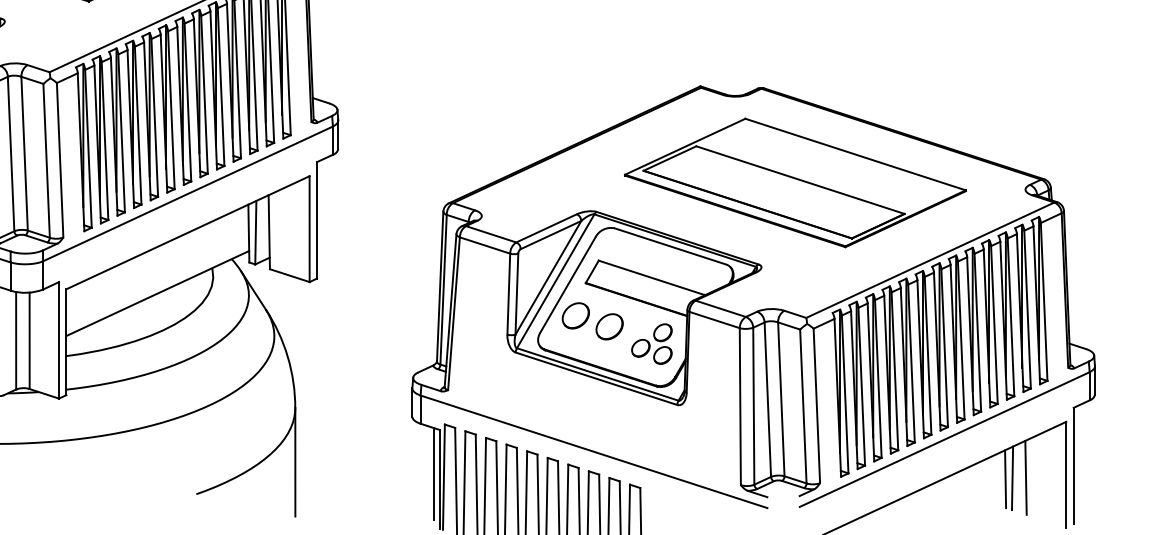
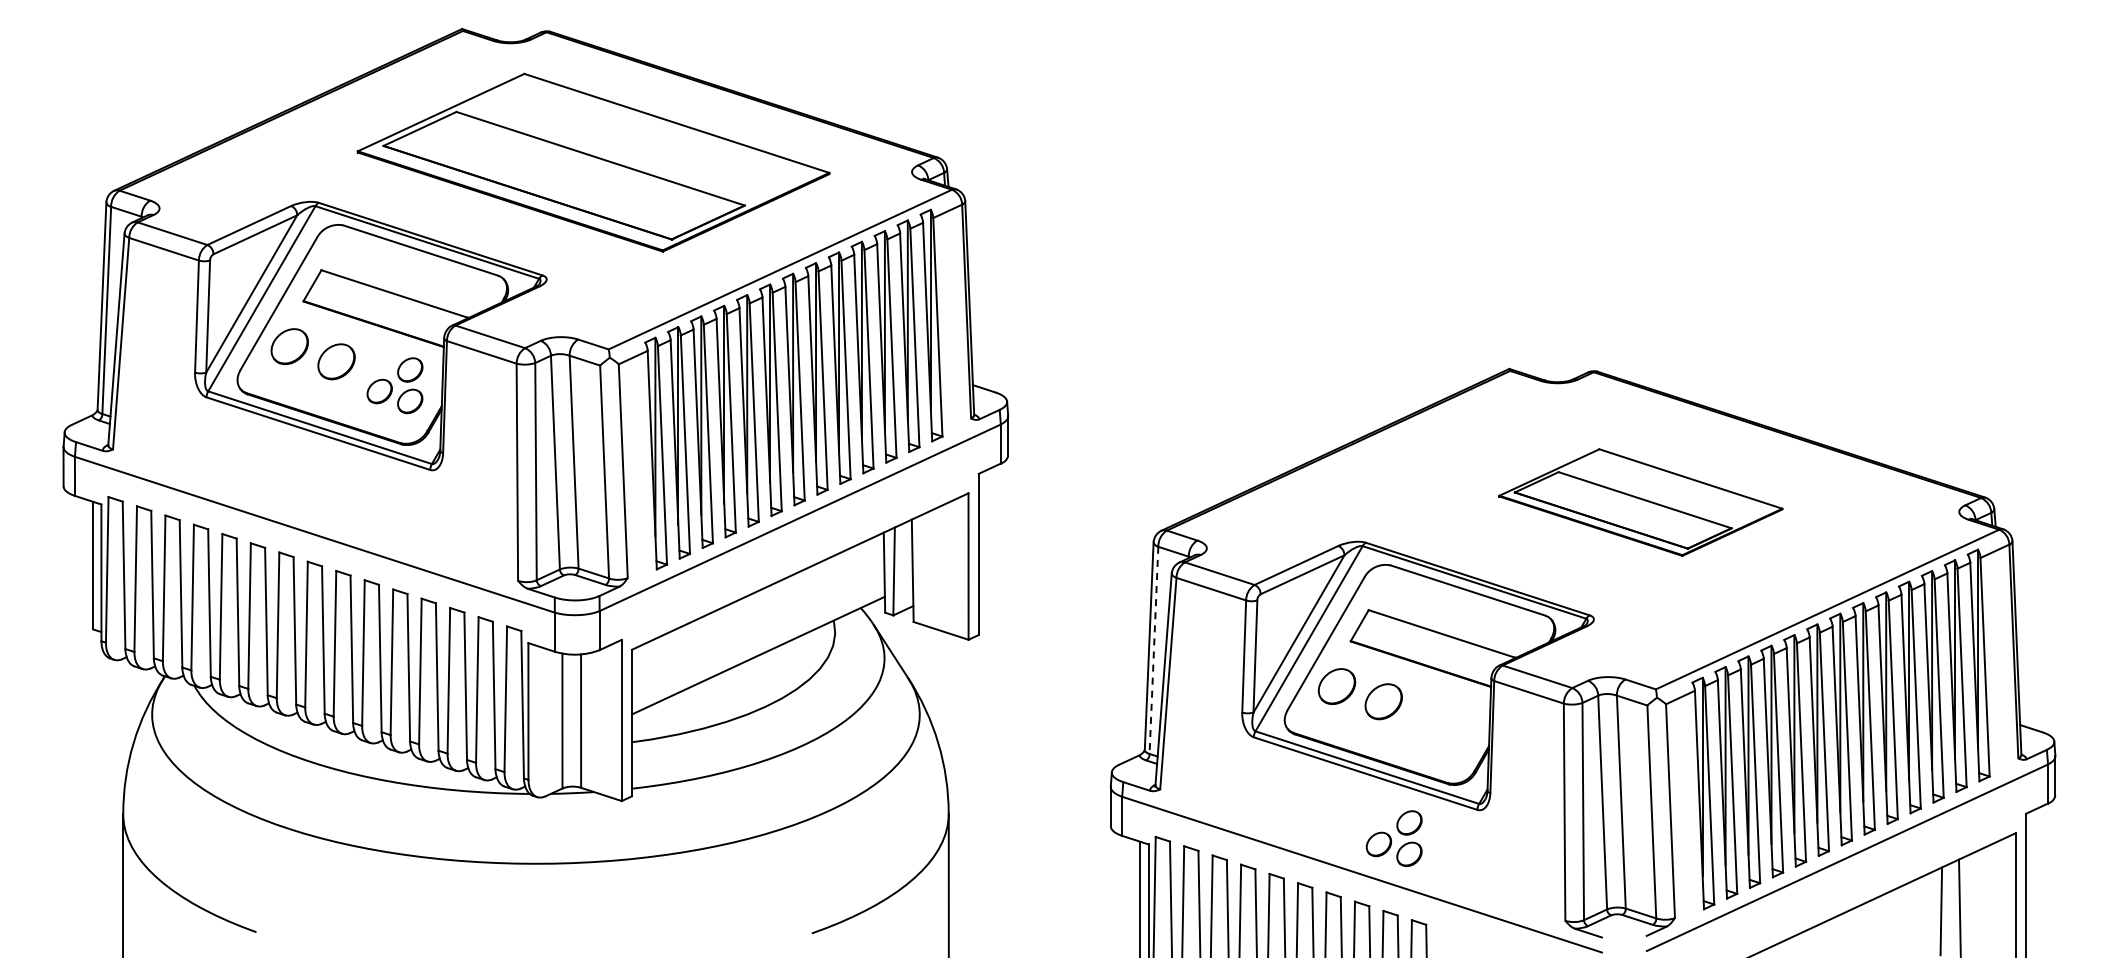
part: (795, 182) -> (1640, 502), size x0.6
line: (443, 289) -> (1153, 650), solid -> dashed
part: (651, 344) -> (1393, 838), moved
line: (1005, 479) -> (1931, 912), removed

